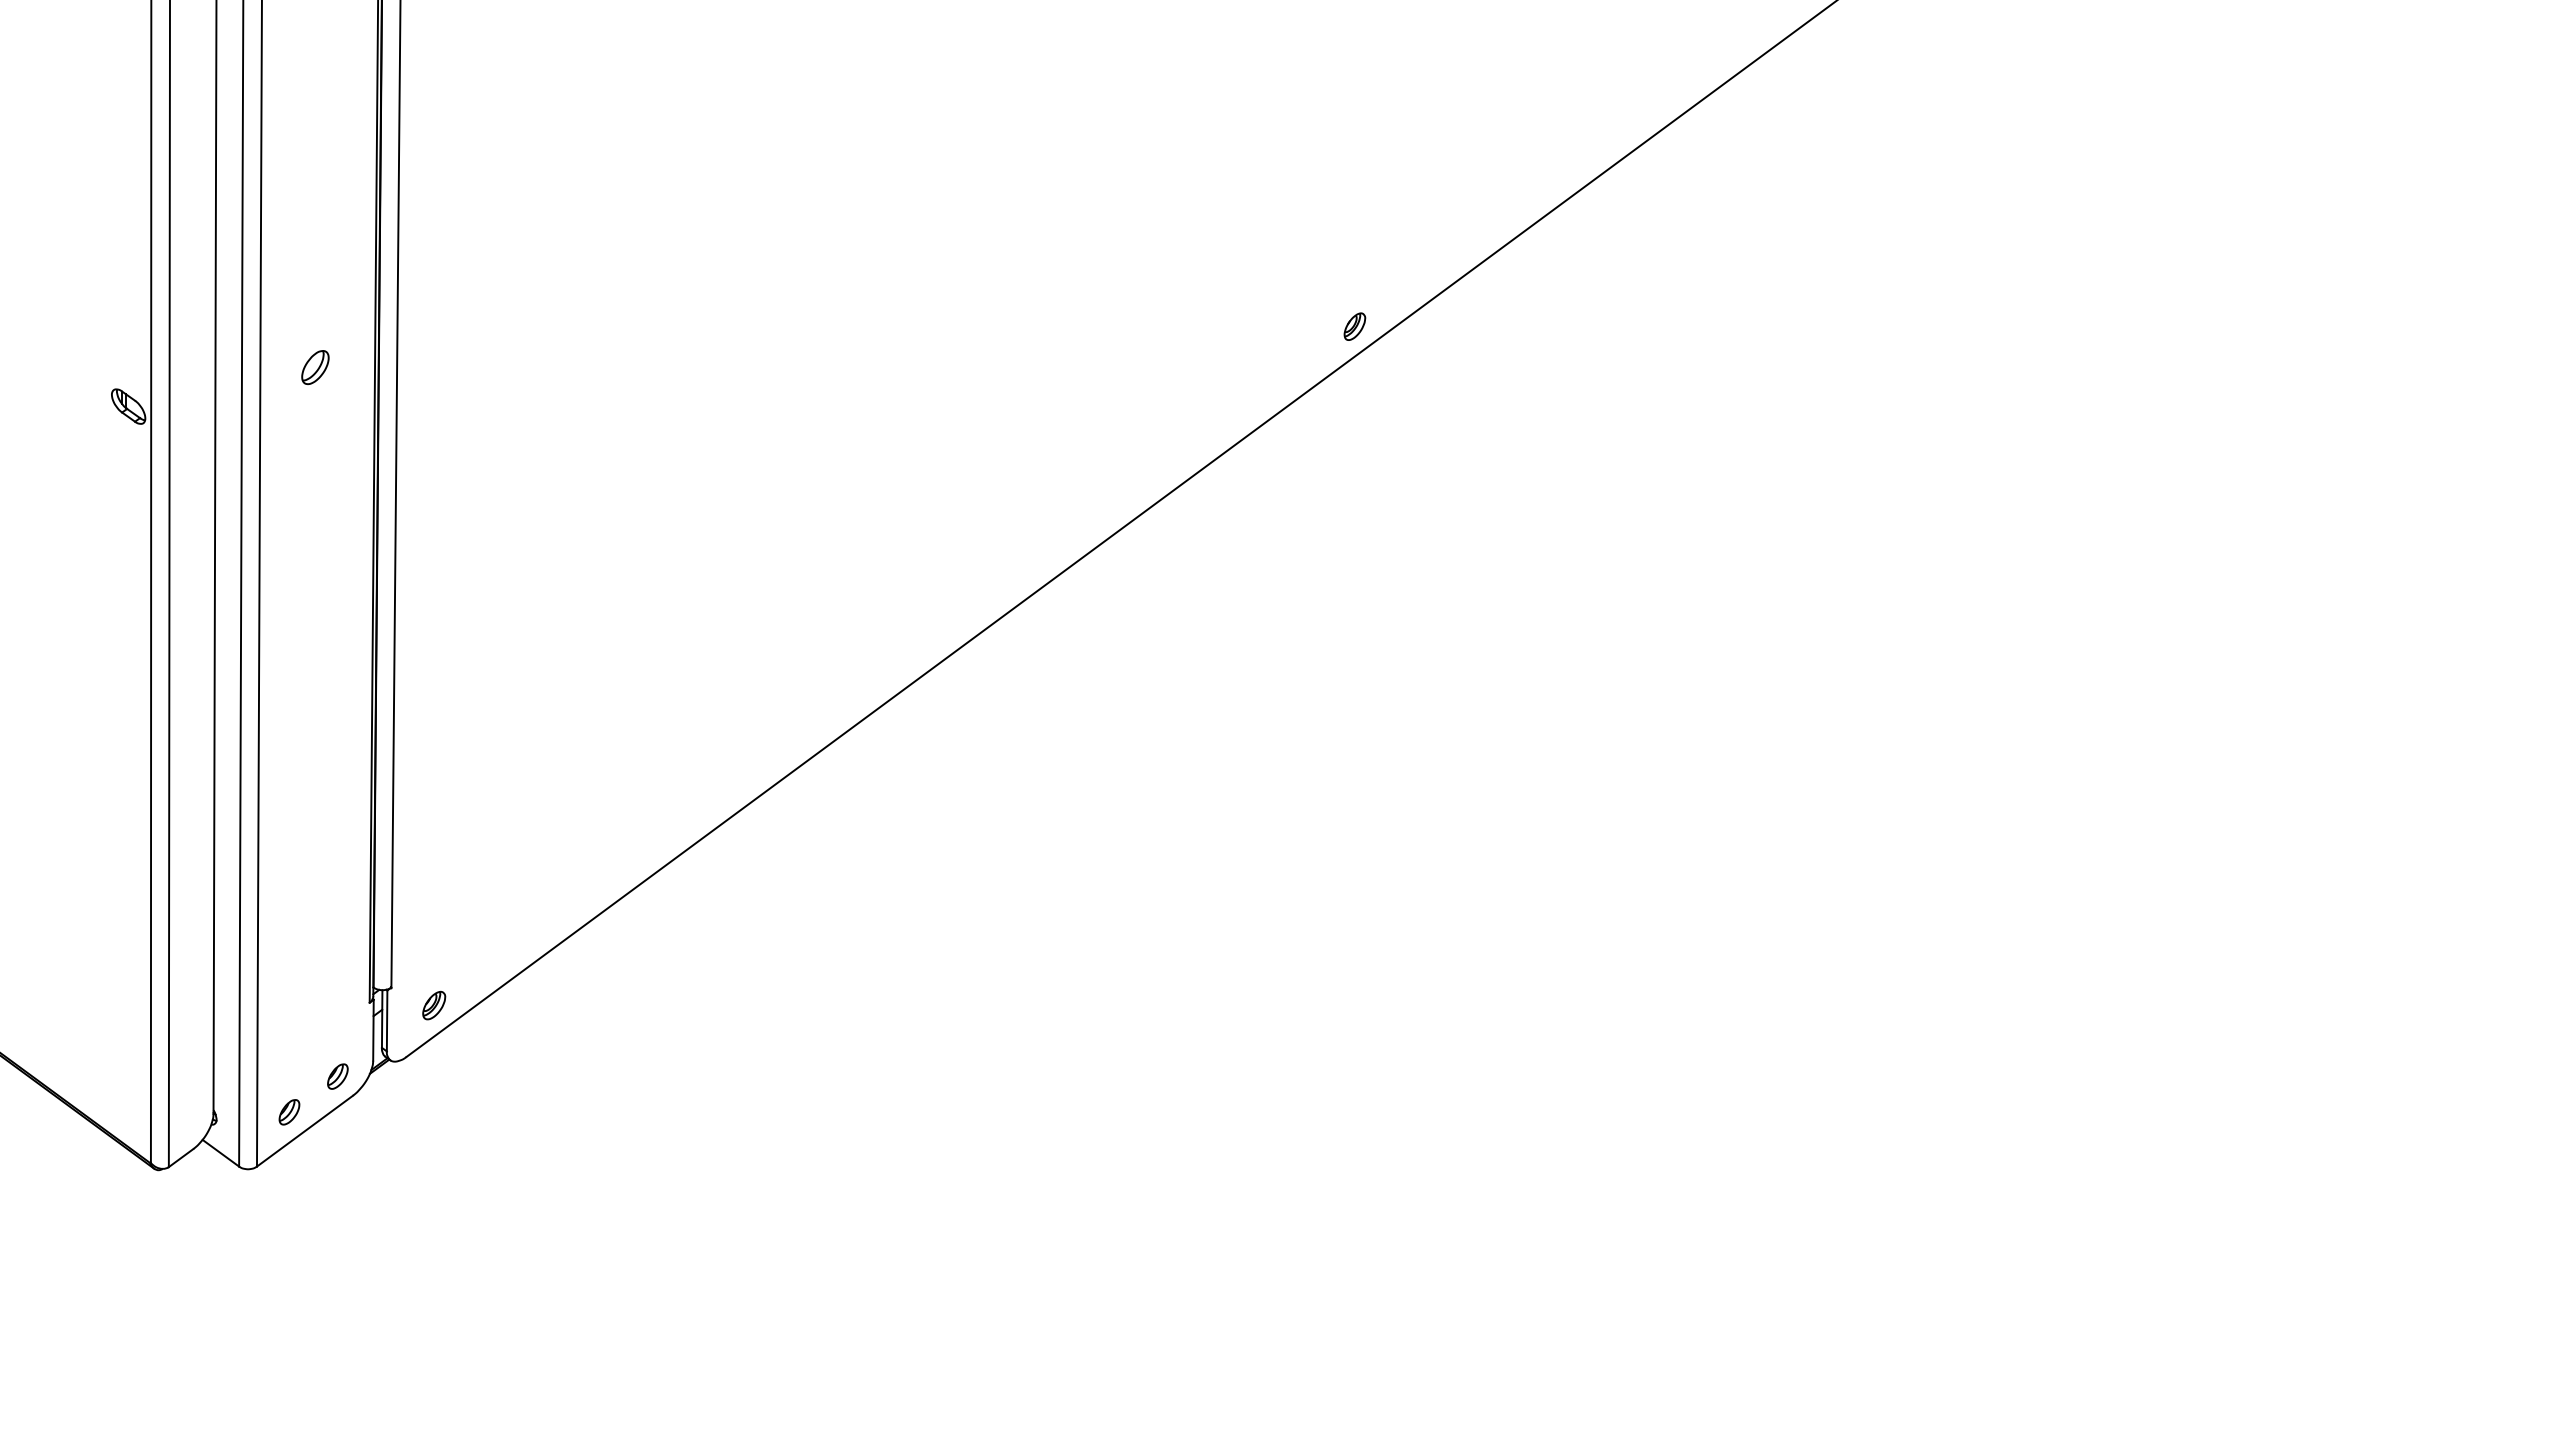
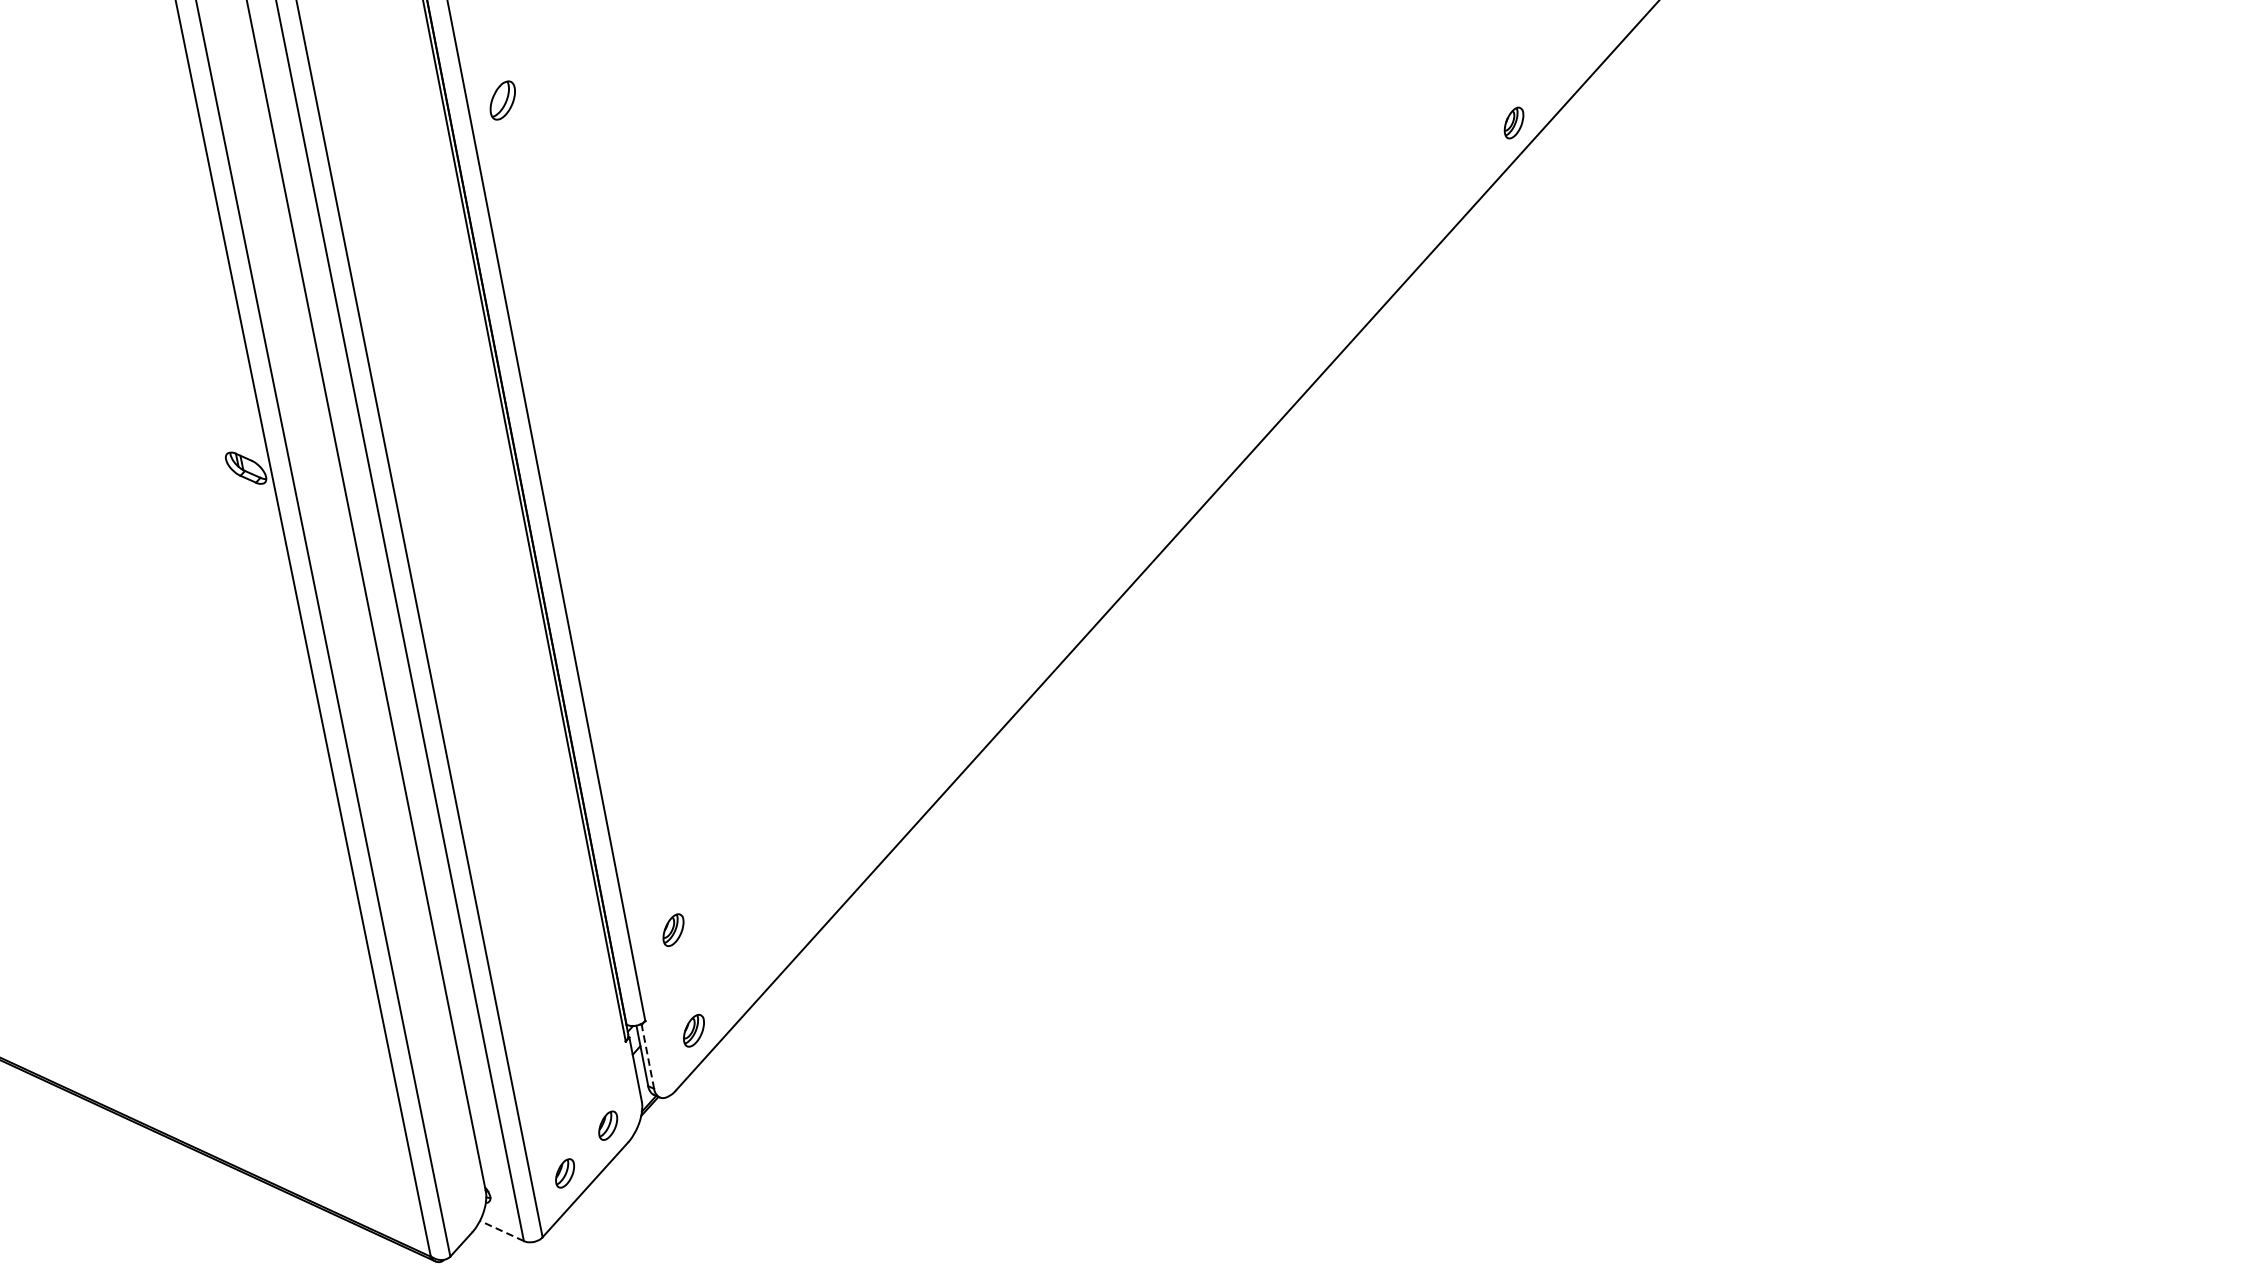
part: (315, 367) -> (502, 100), moved
part: (434, 909) -> (673, 929), added
line: (387, 1020) -> (648, 1056), solid -> dashed
line: (220, 1153) -> (501, 1231), solid -> dashed

